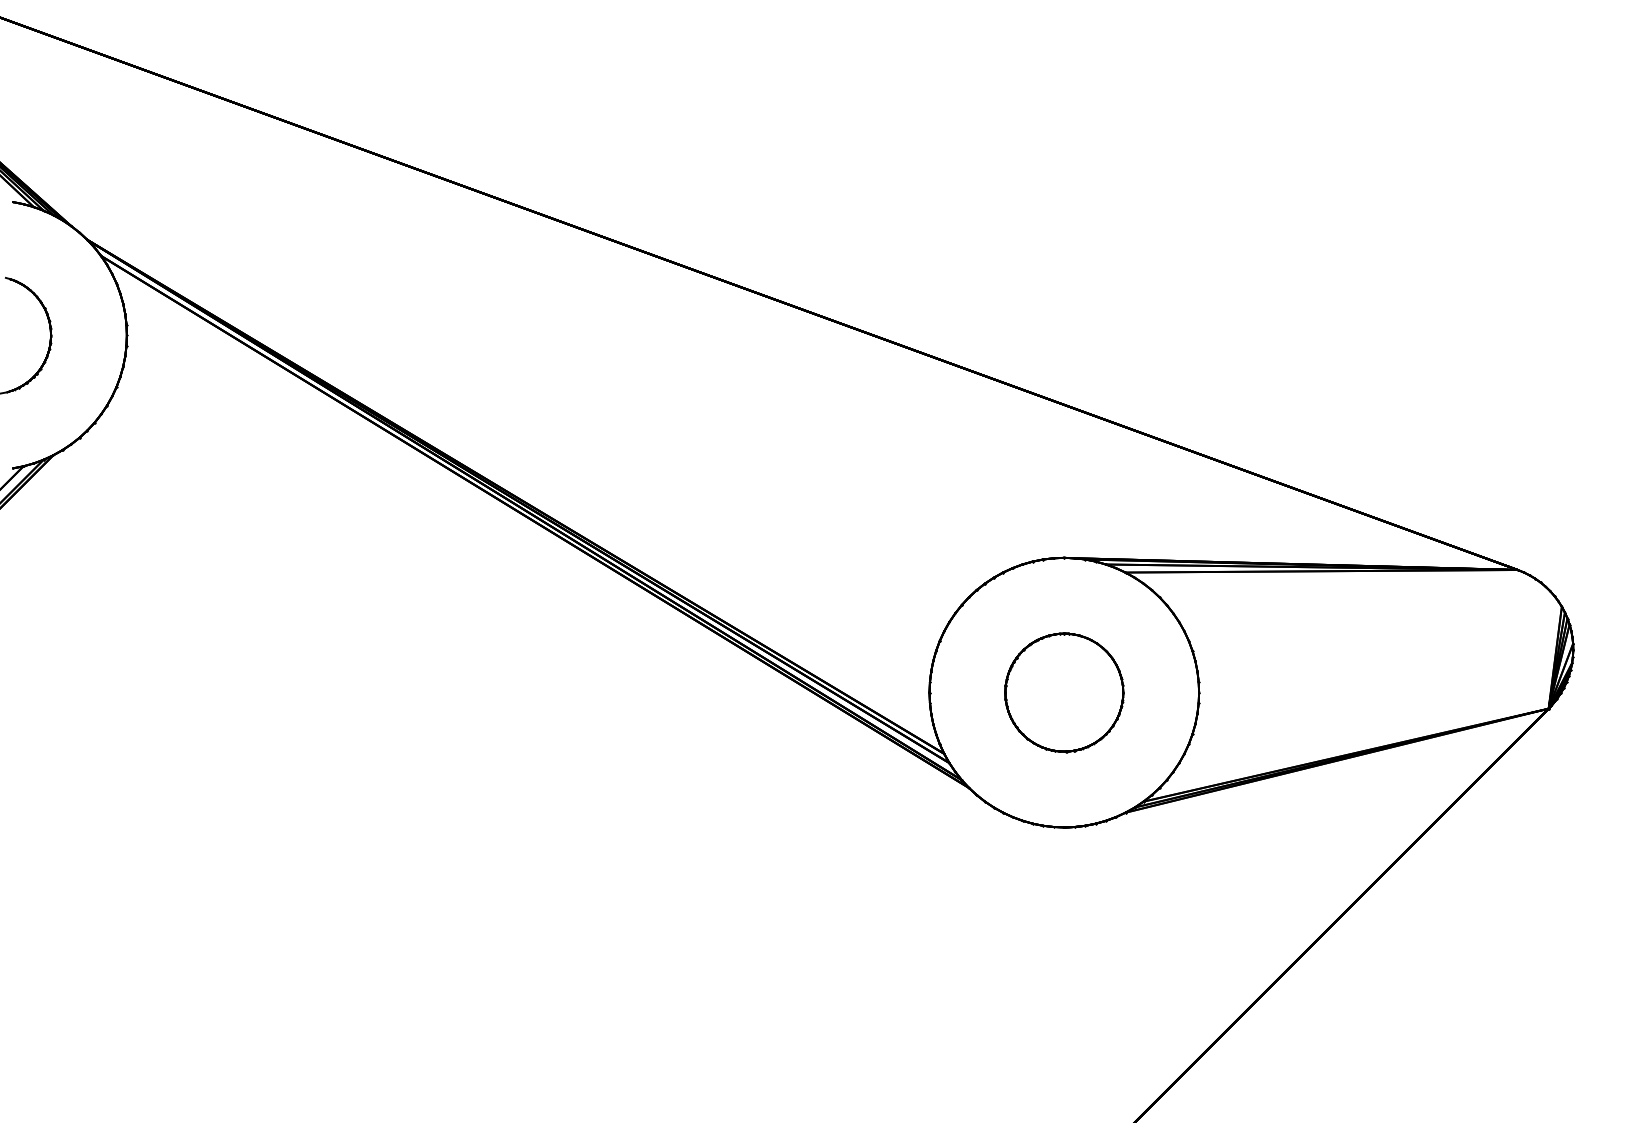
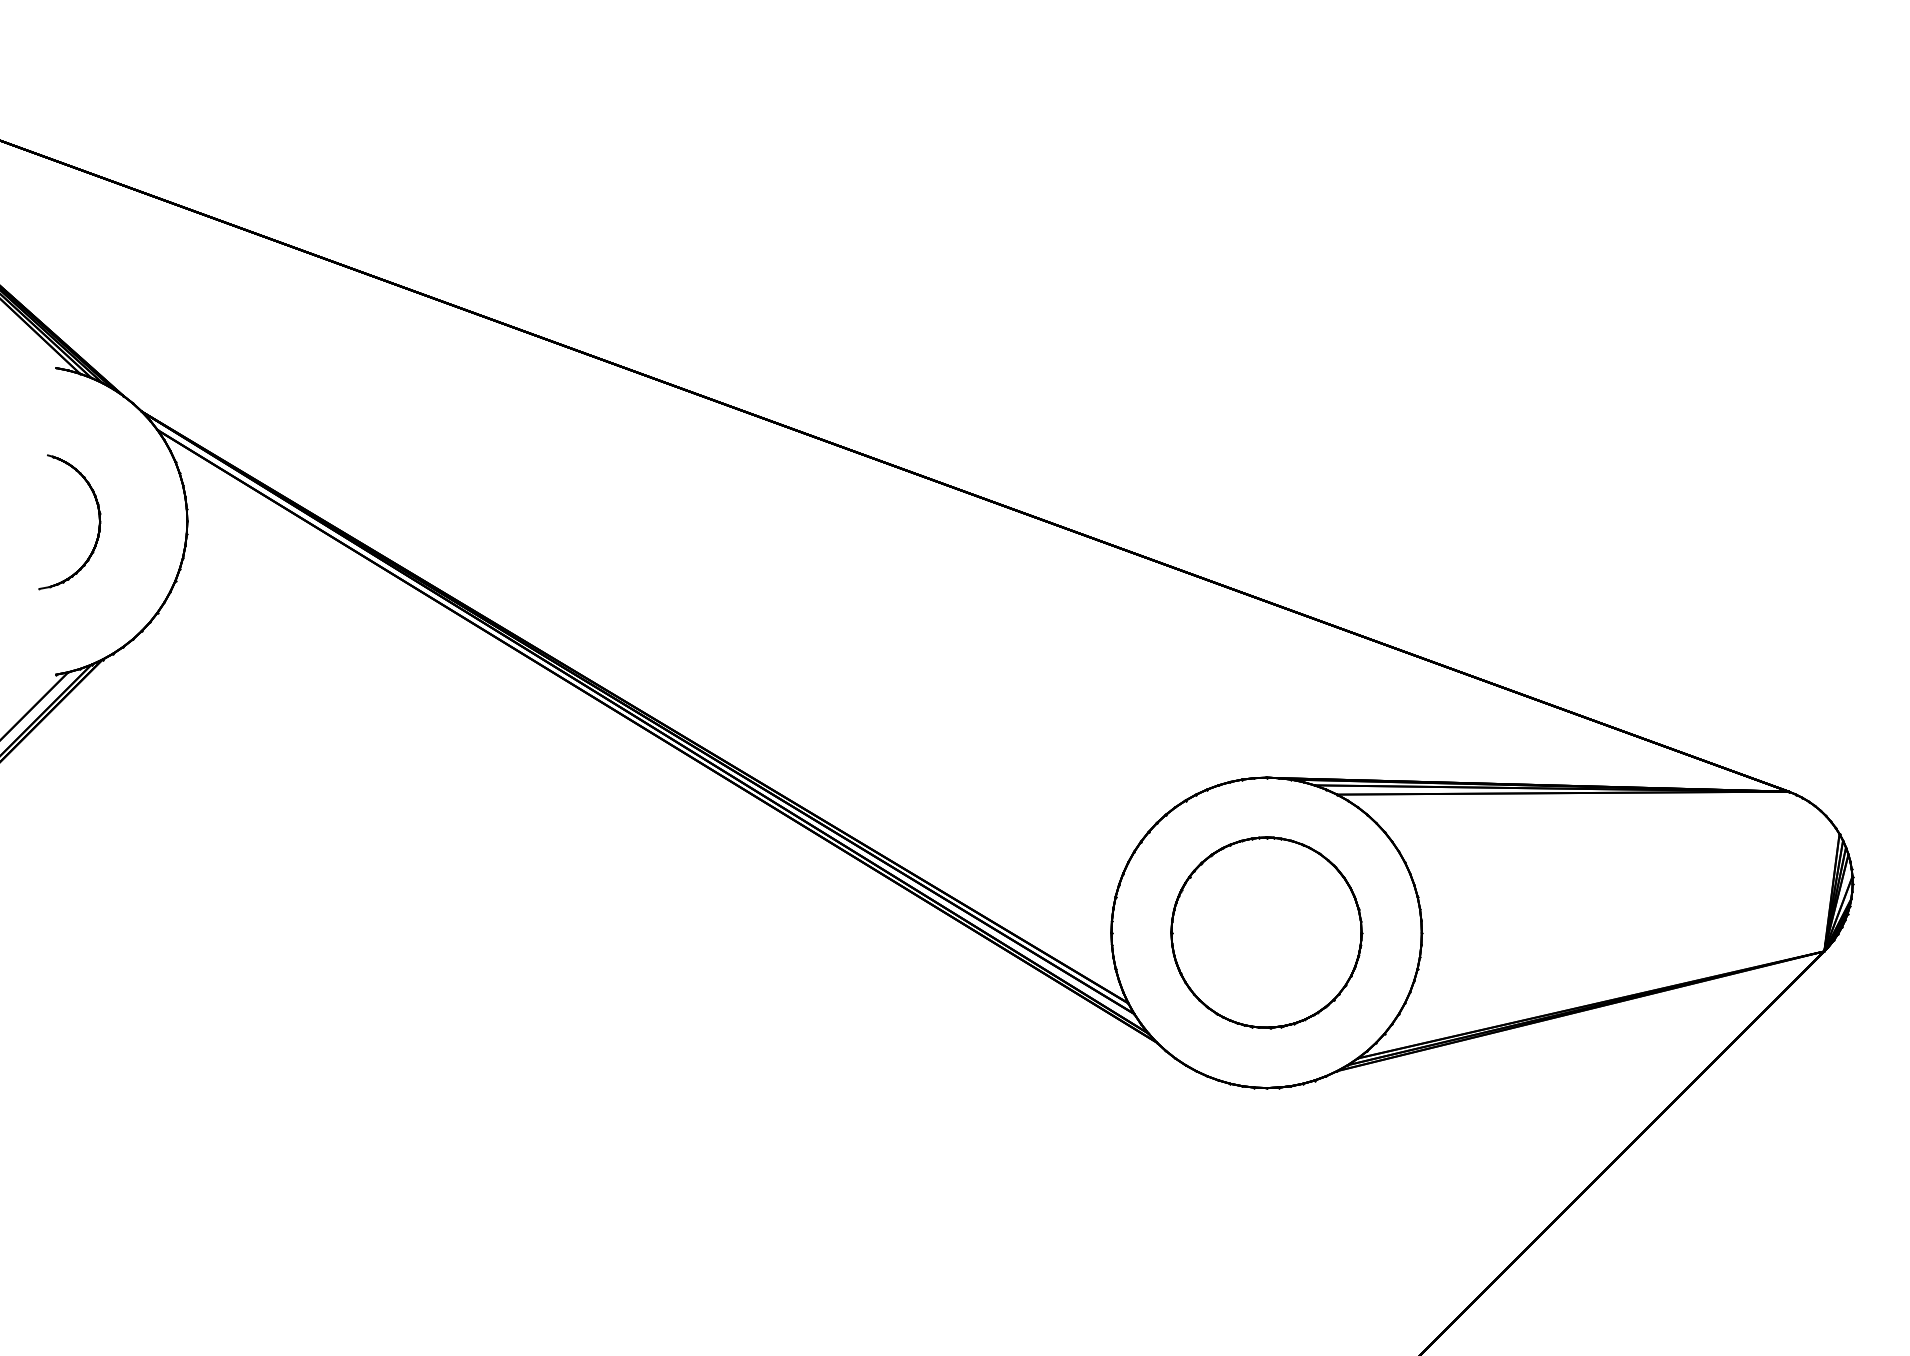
part: (1064, 693) -> (1266, 933), size x1.4

